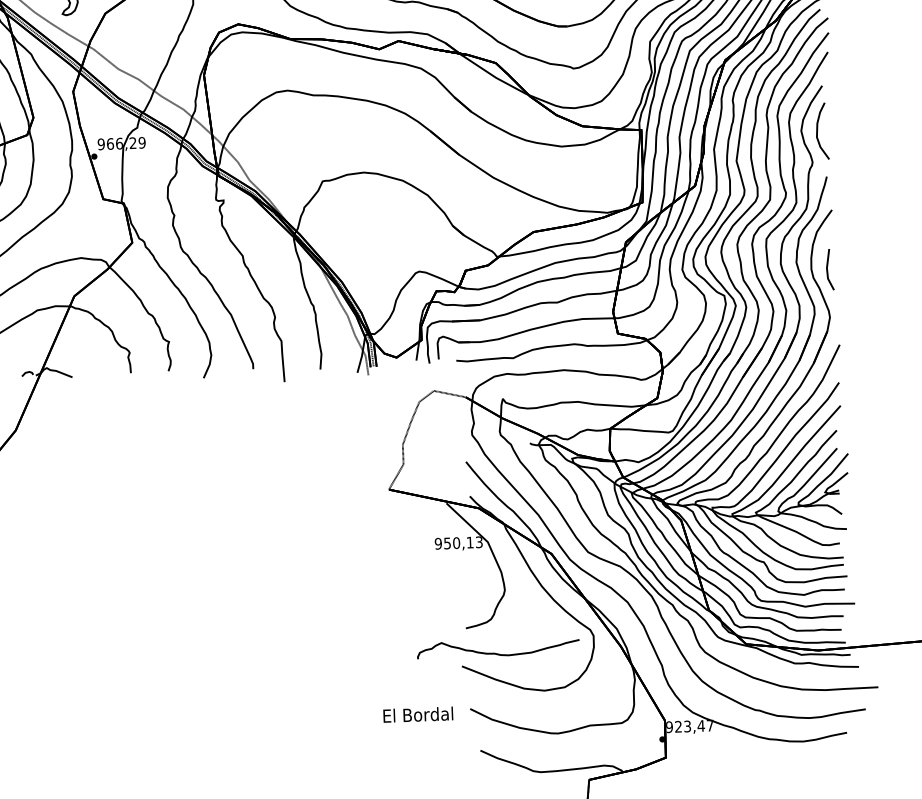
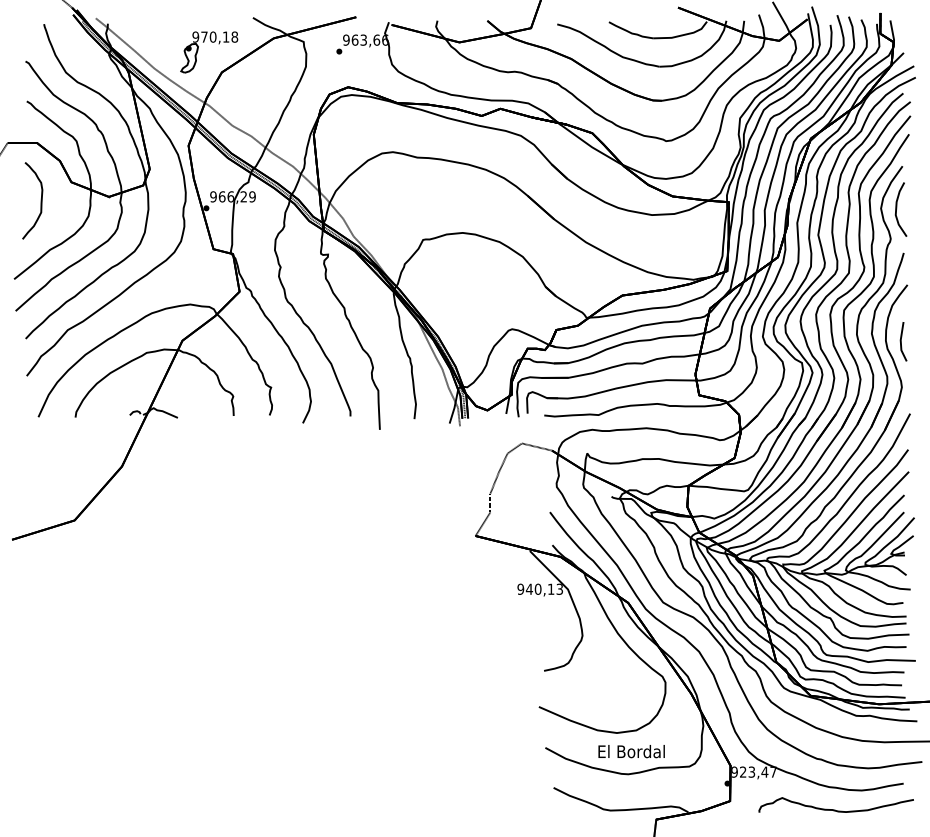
text: (447, 542) -> (529, 588), 950,13 -> 940,13
curve: (497, 653) -> (835, 809), moved
text: (418, 714) -> (631, 751), moved

